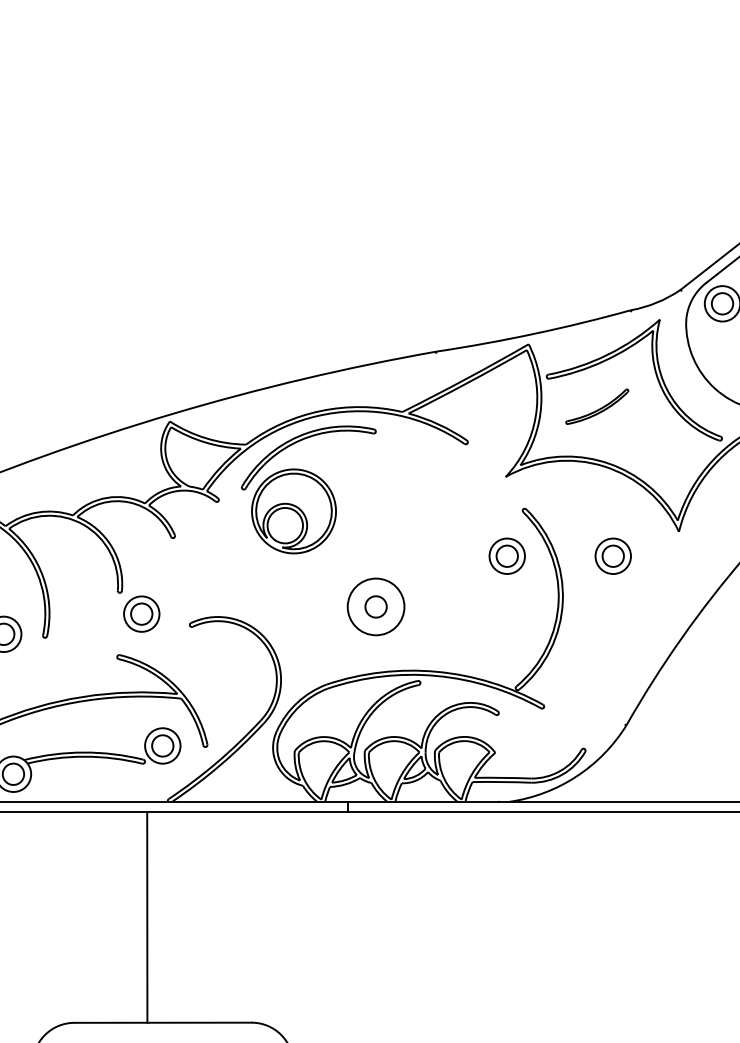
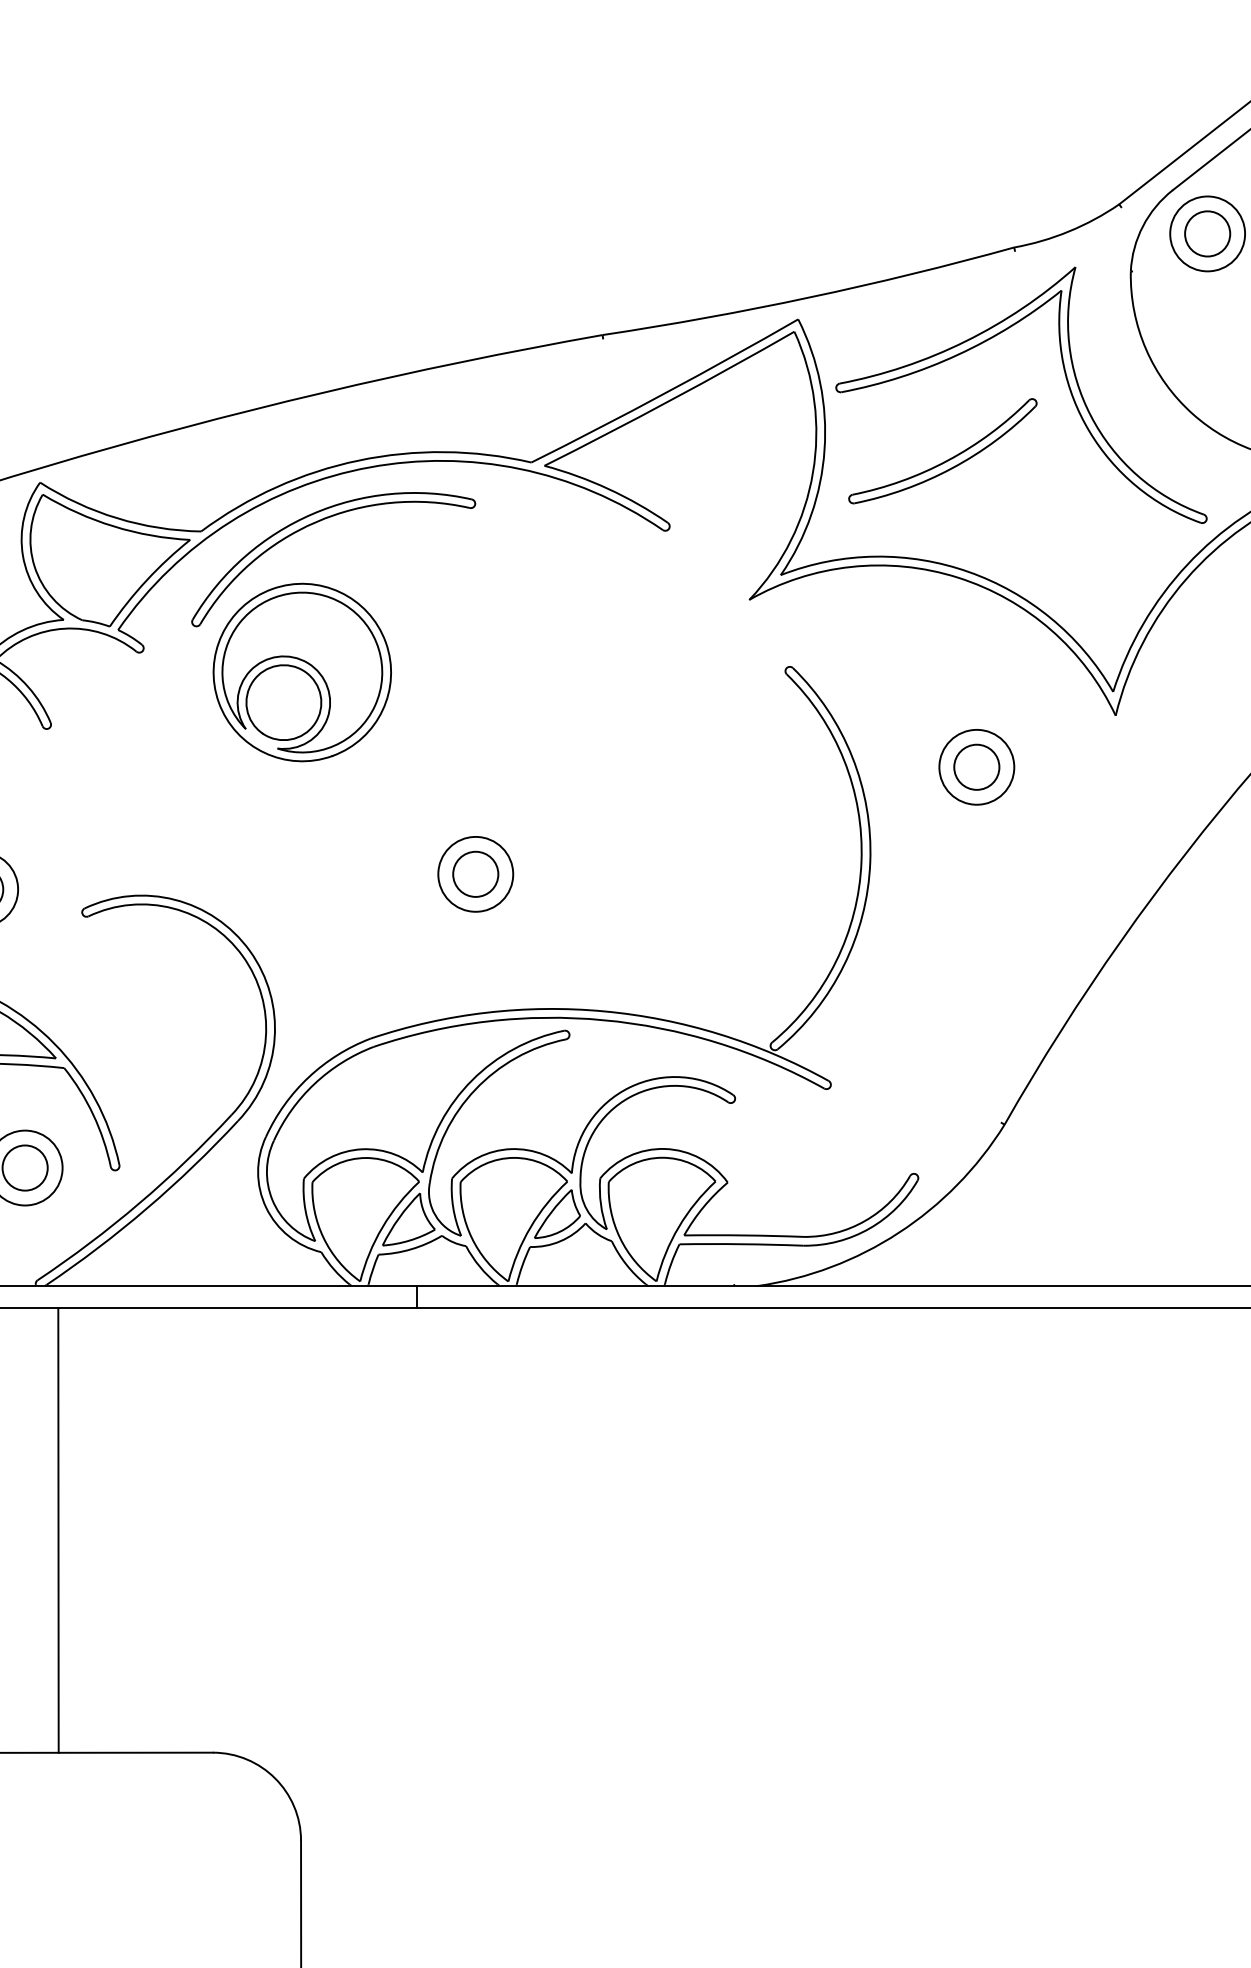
part: (597, 406) -> (943, 450), size x1.43
part: (506, 555) -> (751, 765), removed
circle: (375, 606) -> (474, 873), size x0.62
line: (178, 917) -> (58, 1530), added

